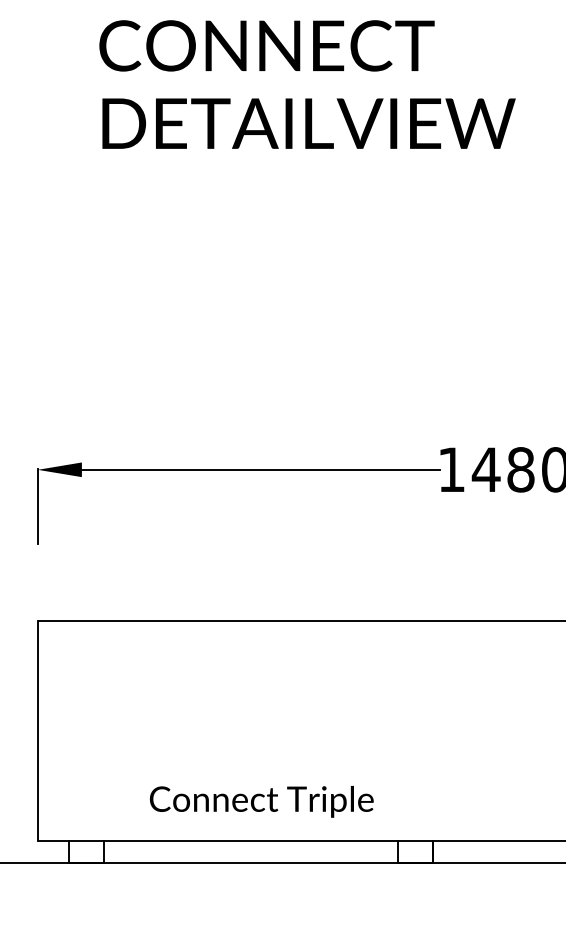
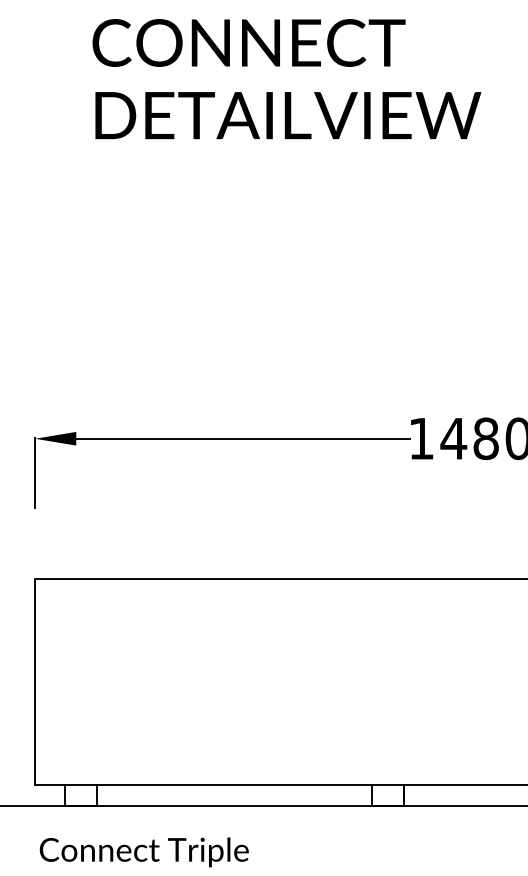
text: (261, 801) -> (144, 852), moved

